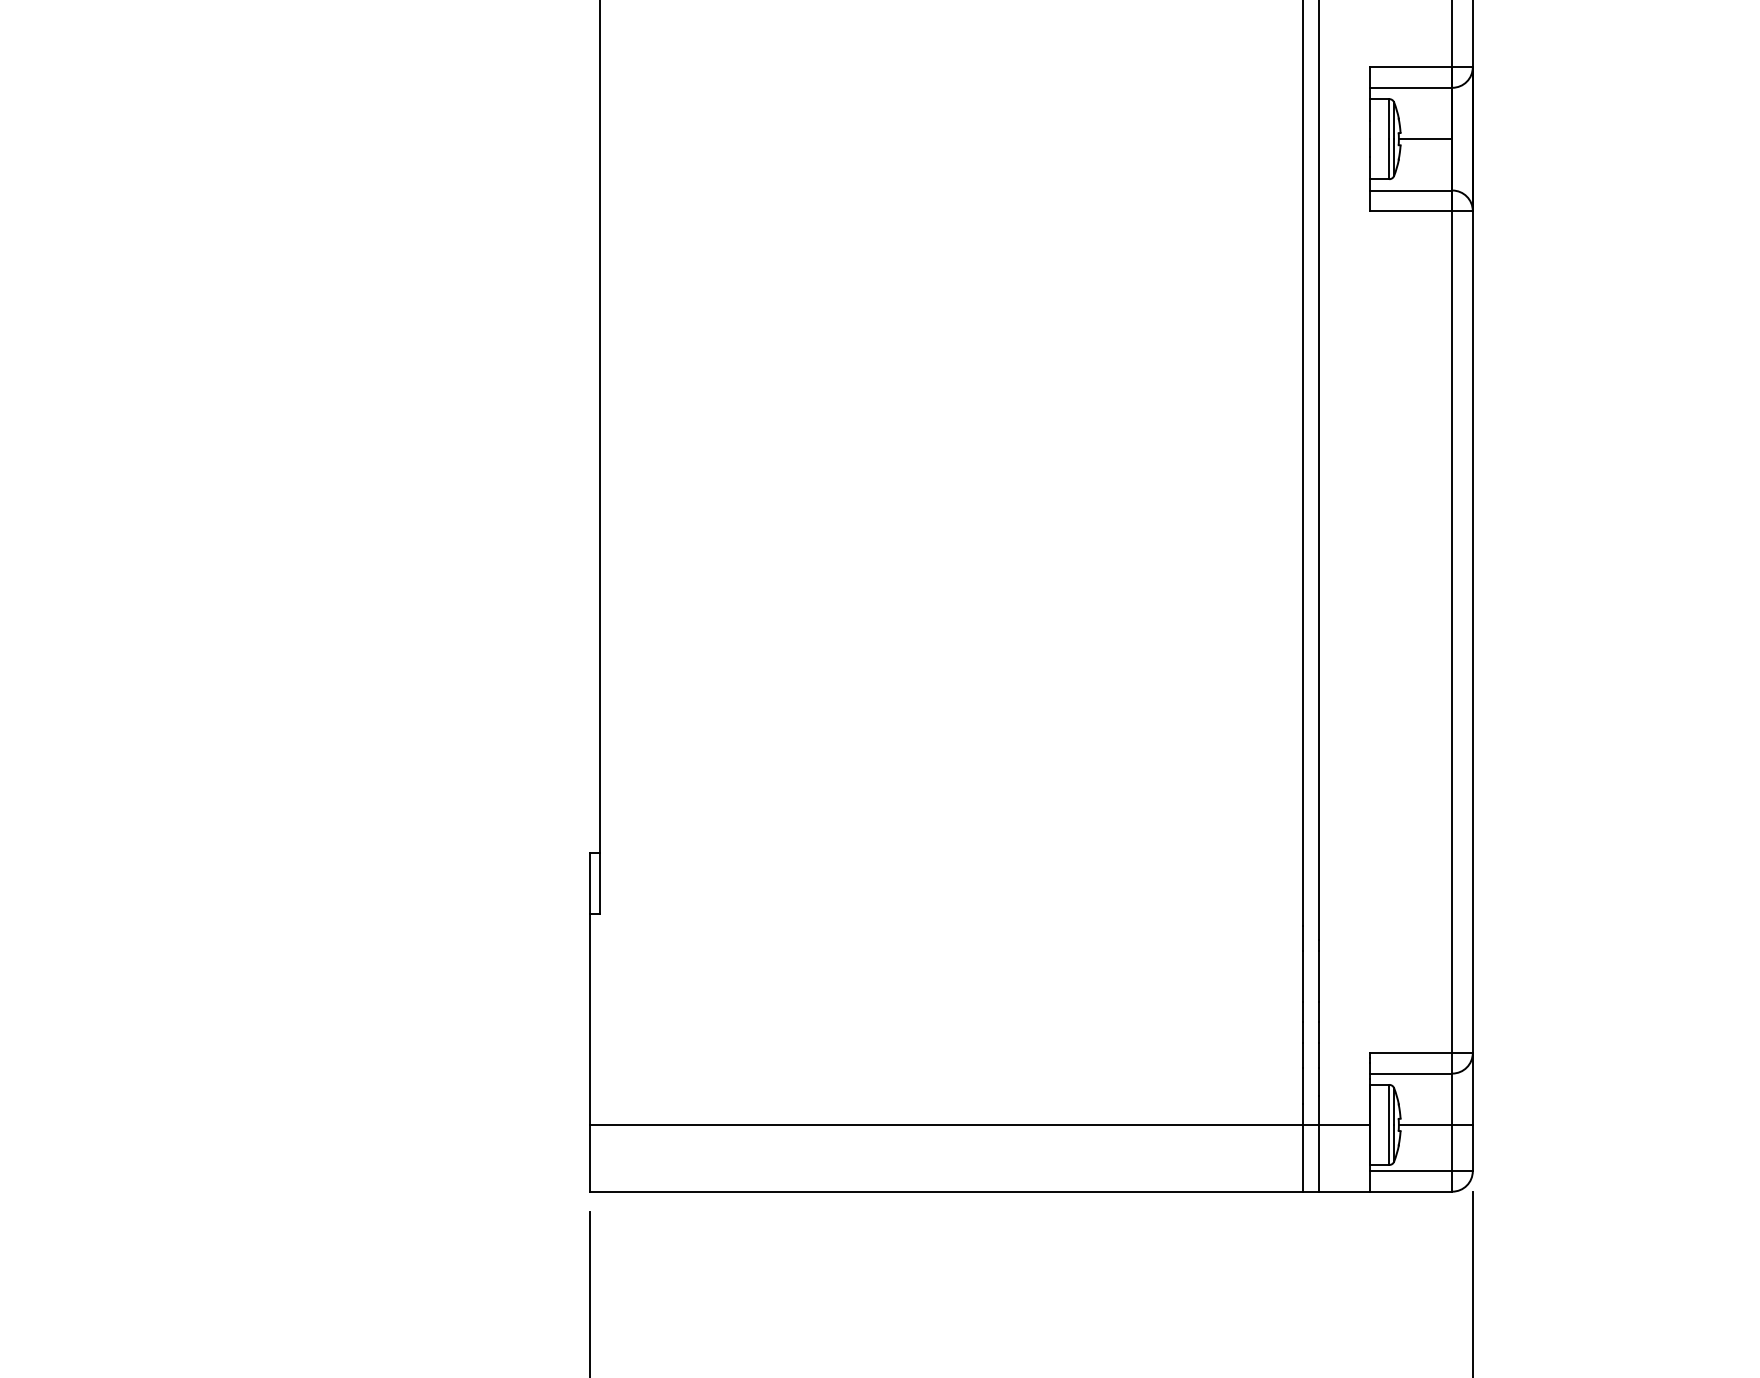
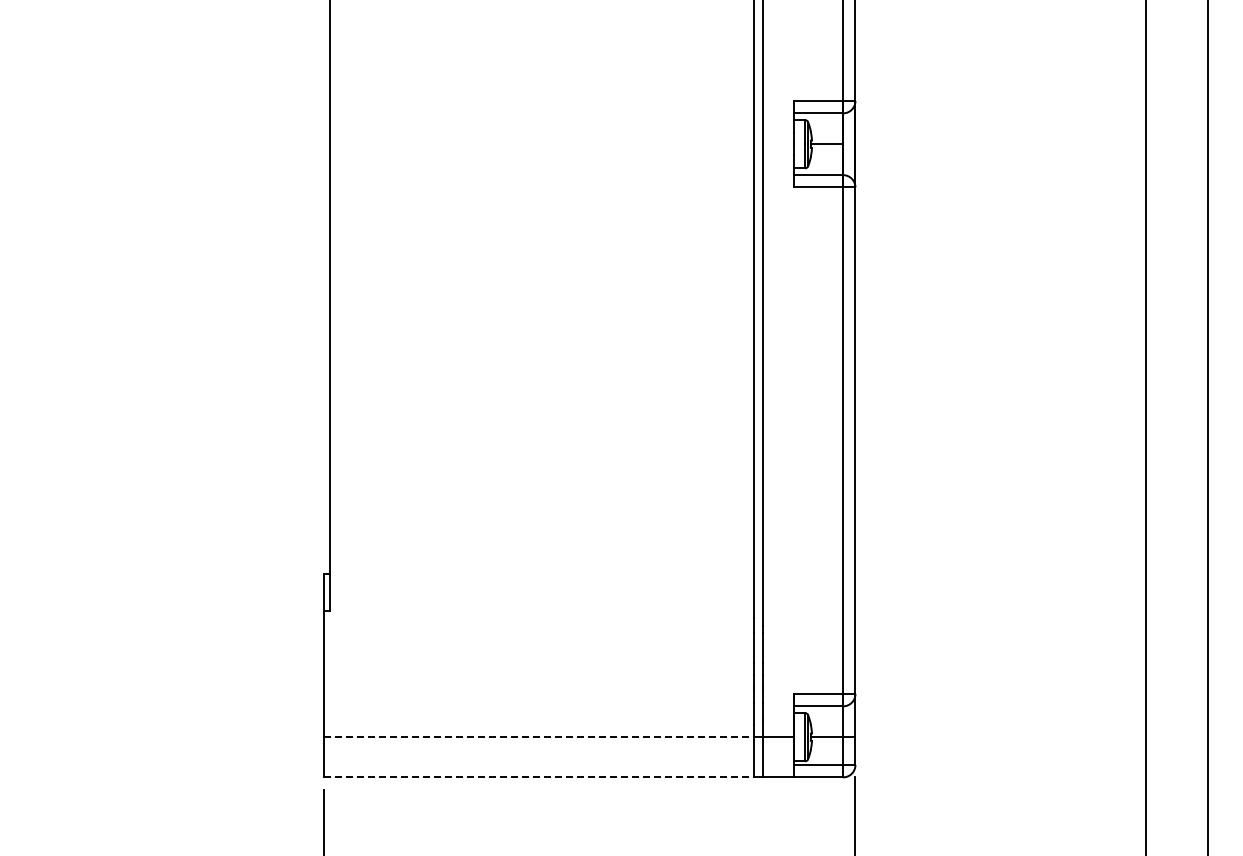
line: (945, 1125) -> (538, 737), solid -> dashed
line: (945, 1191) -> (538, 777), solid -> dashed

